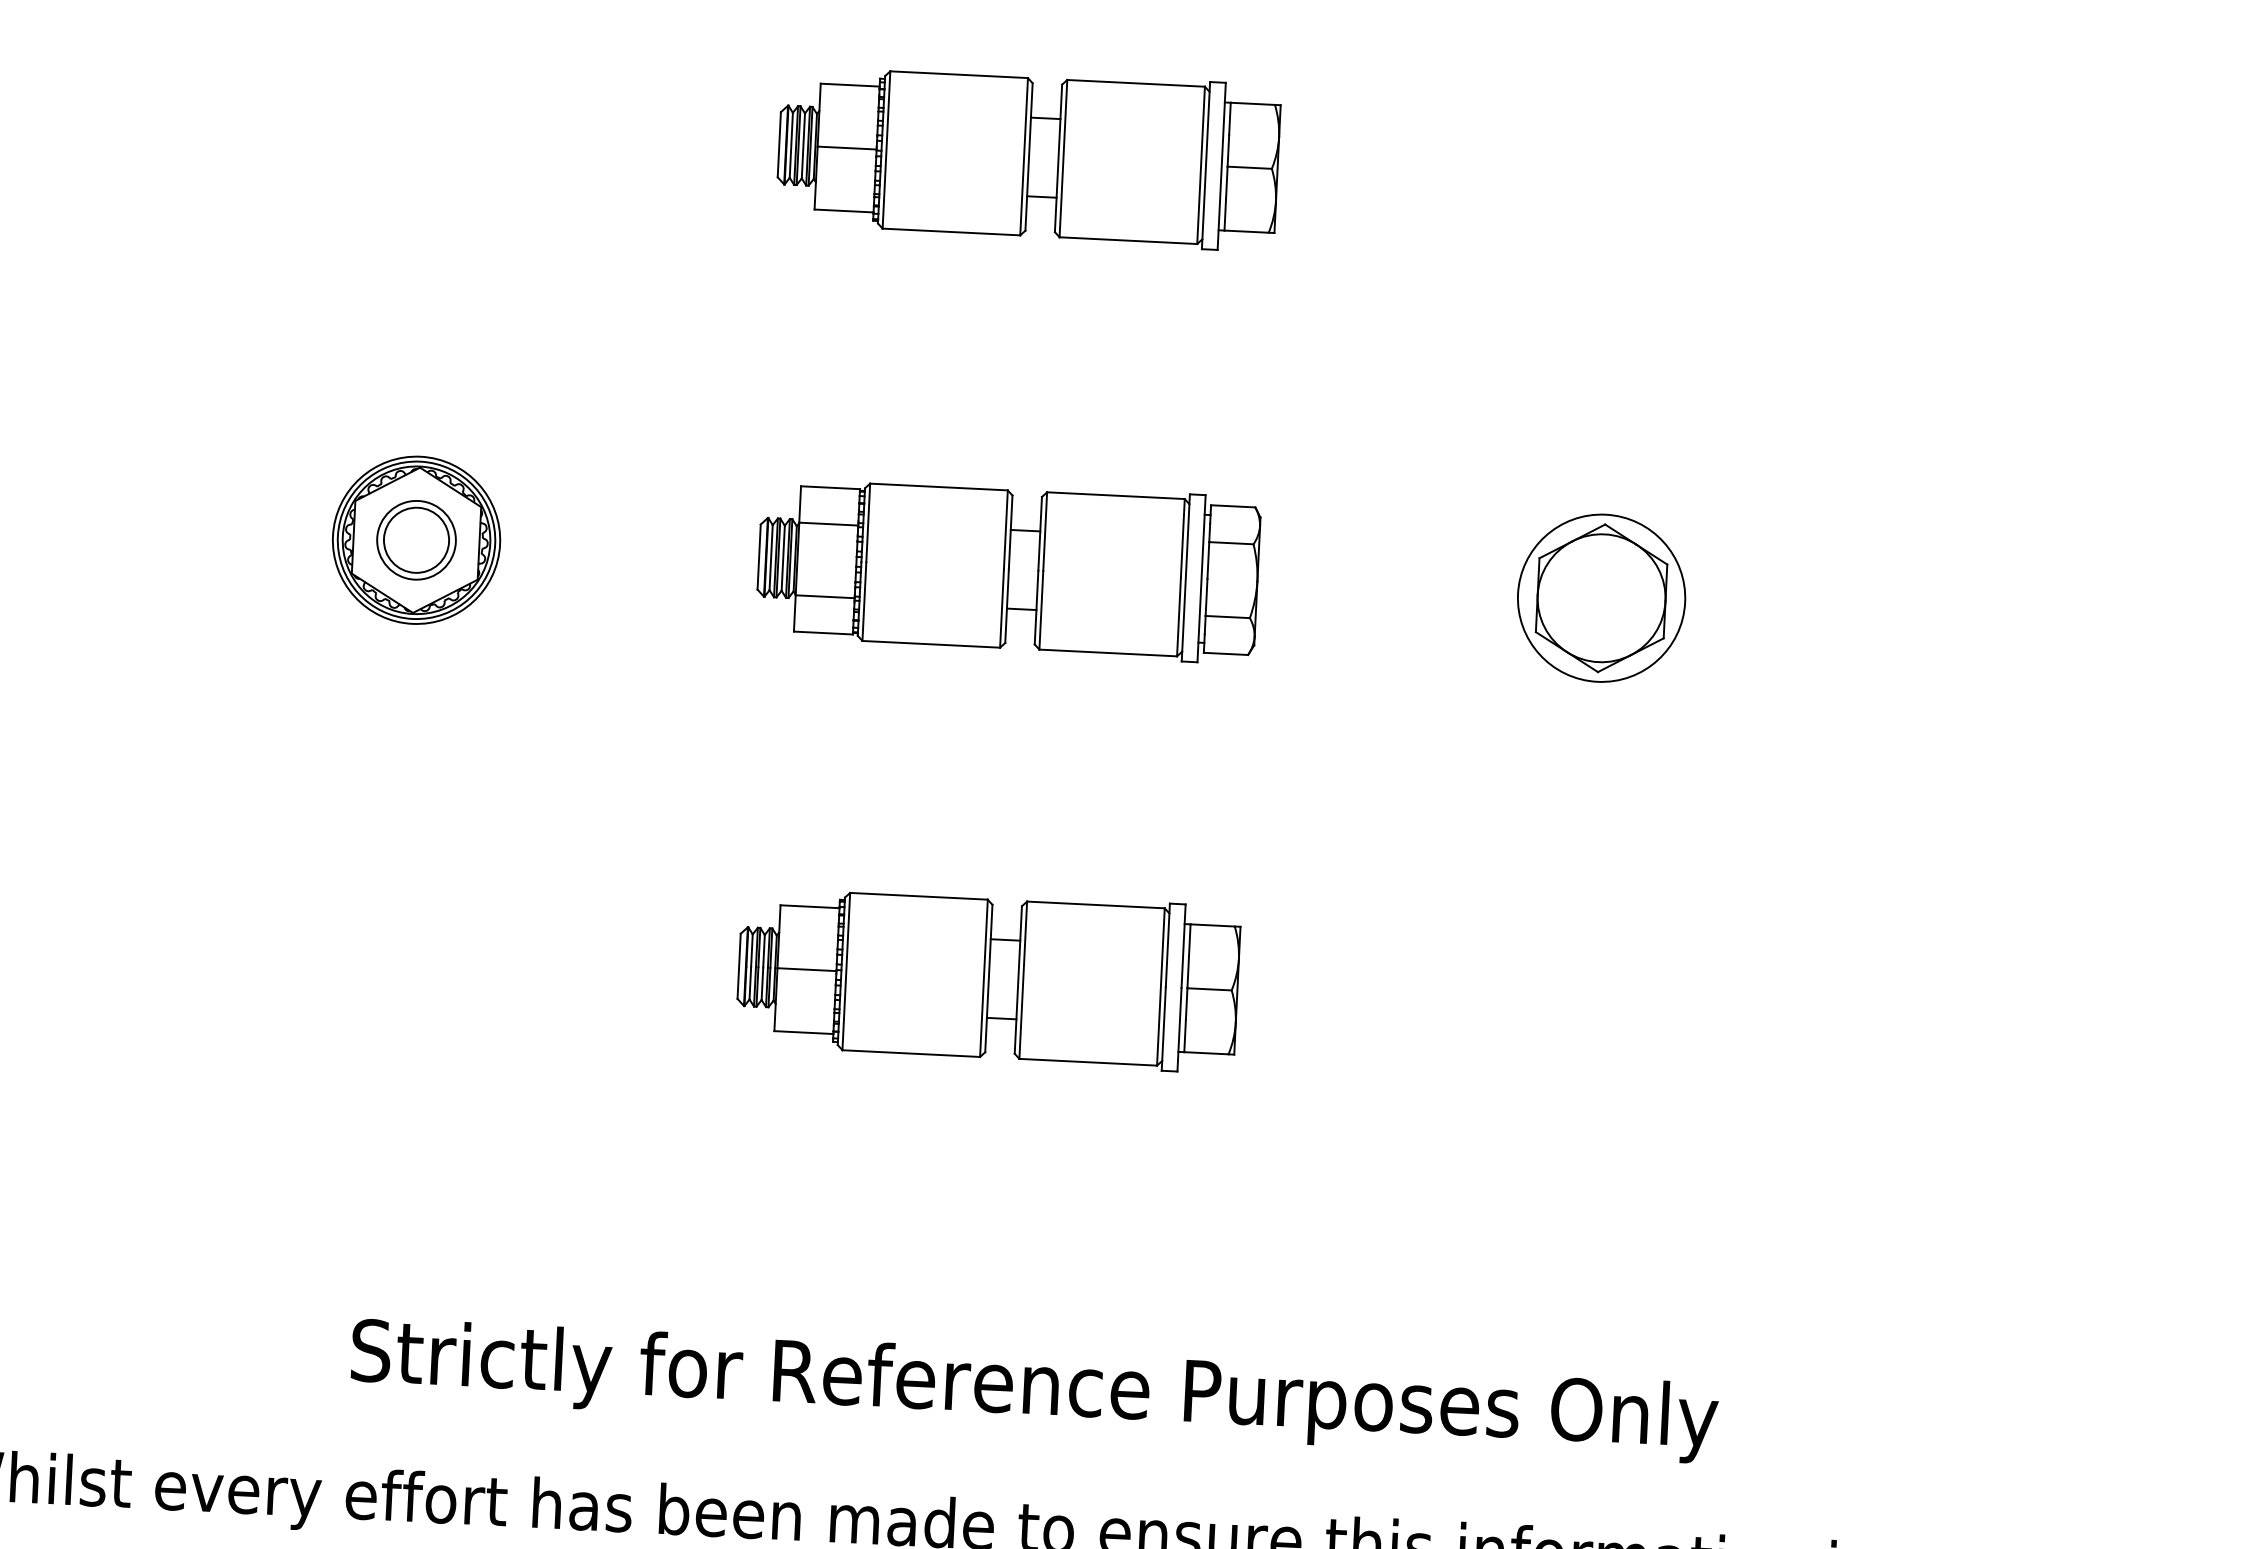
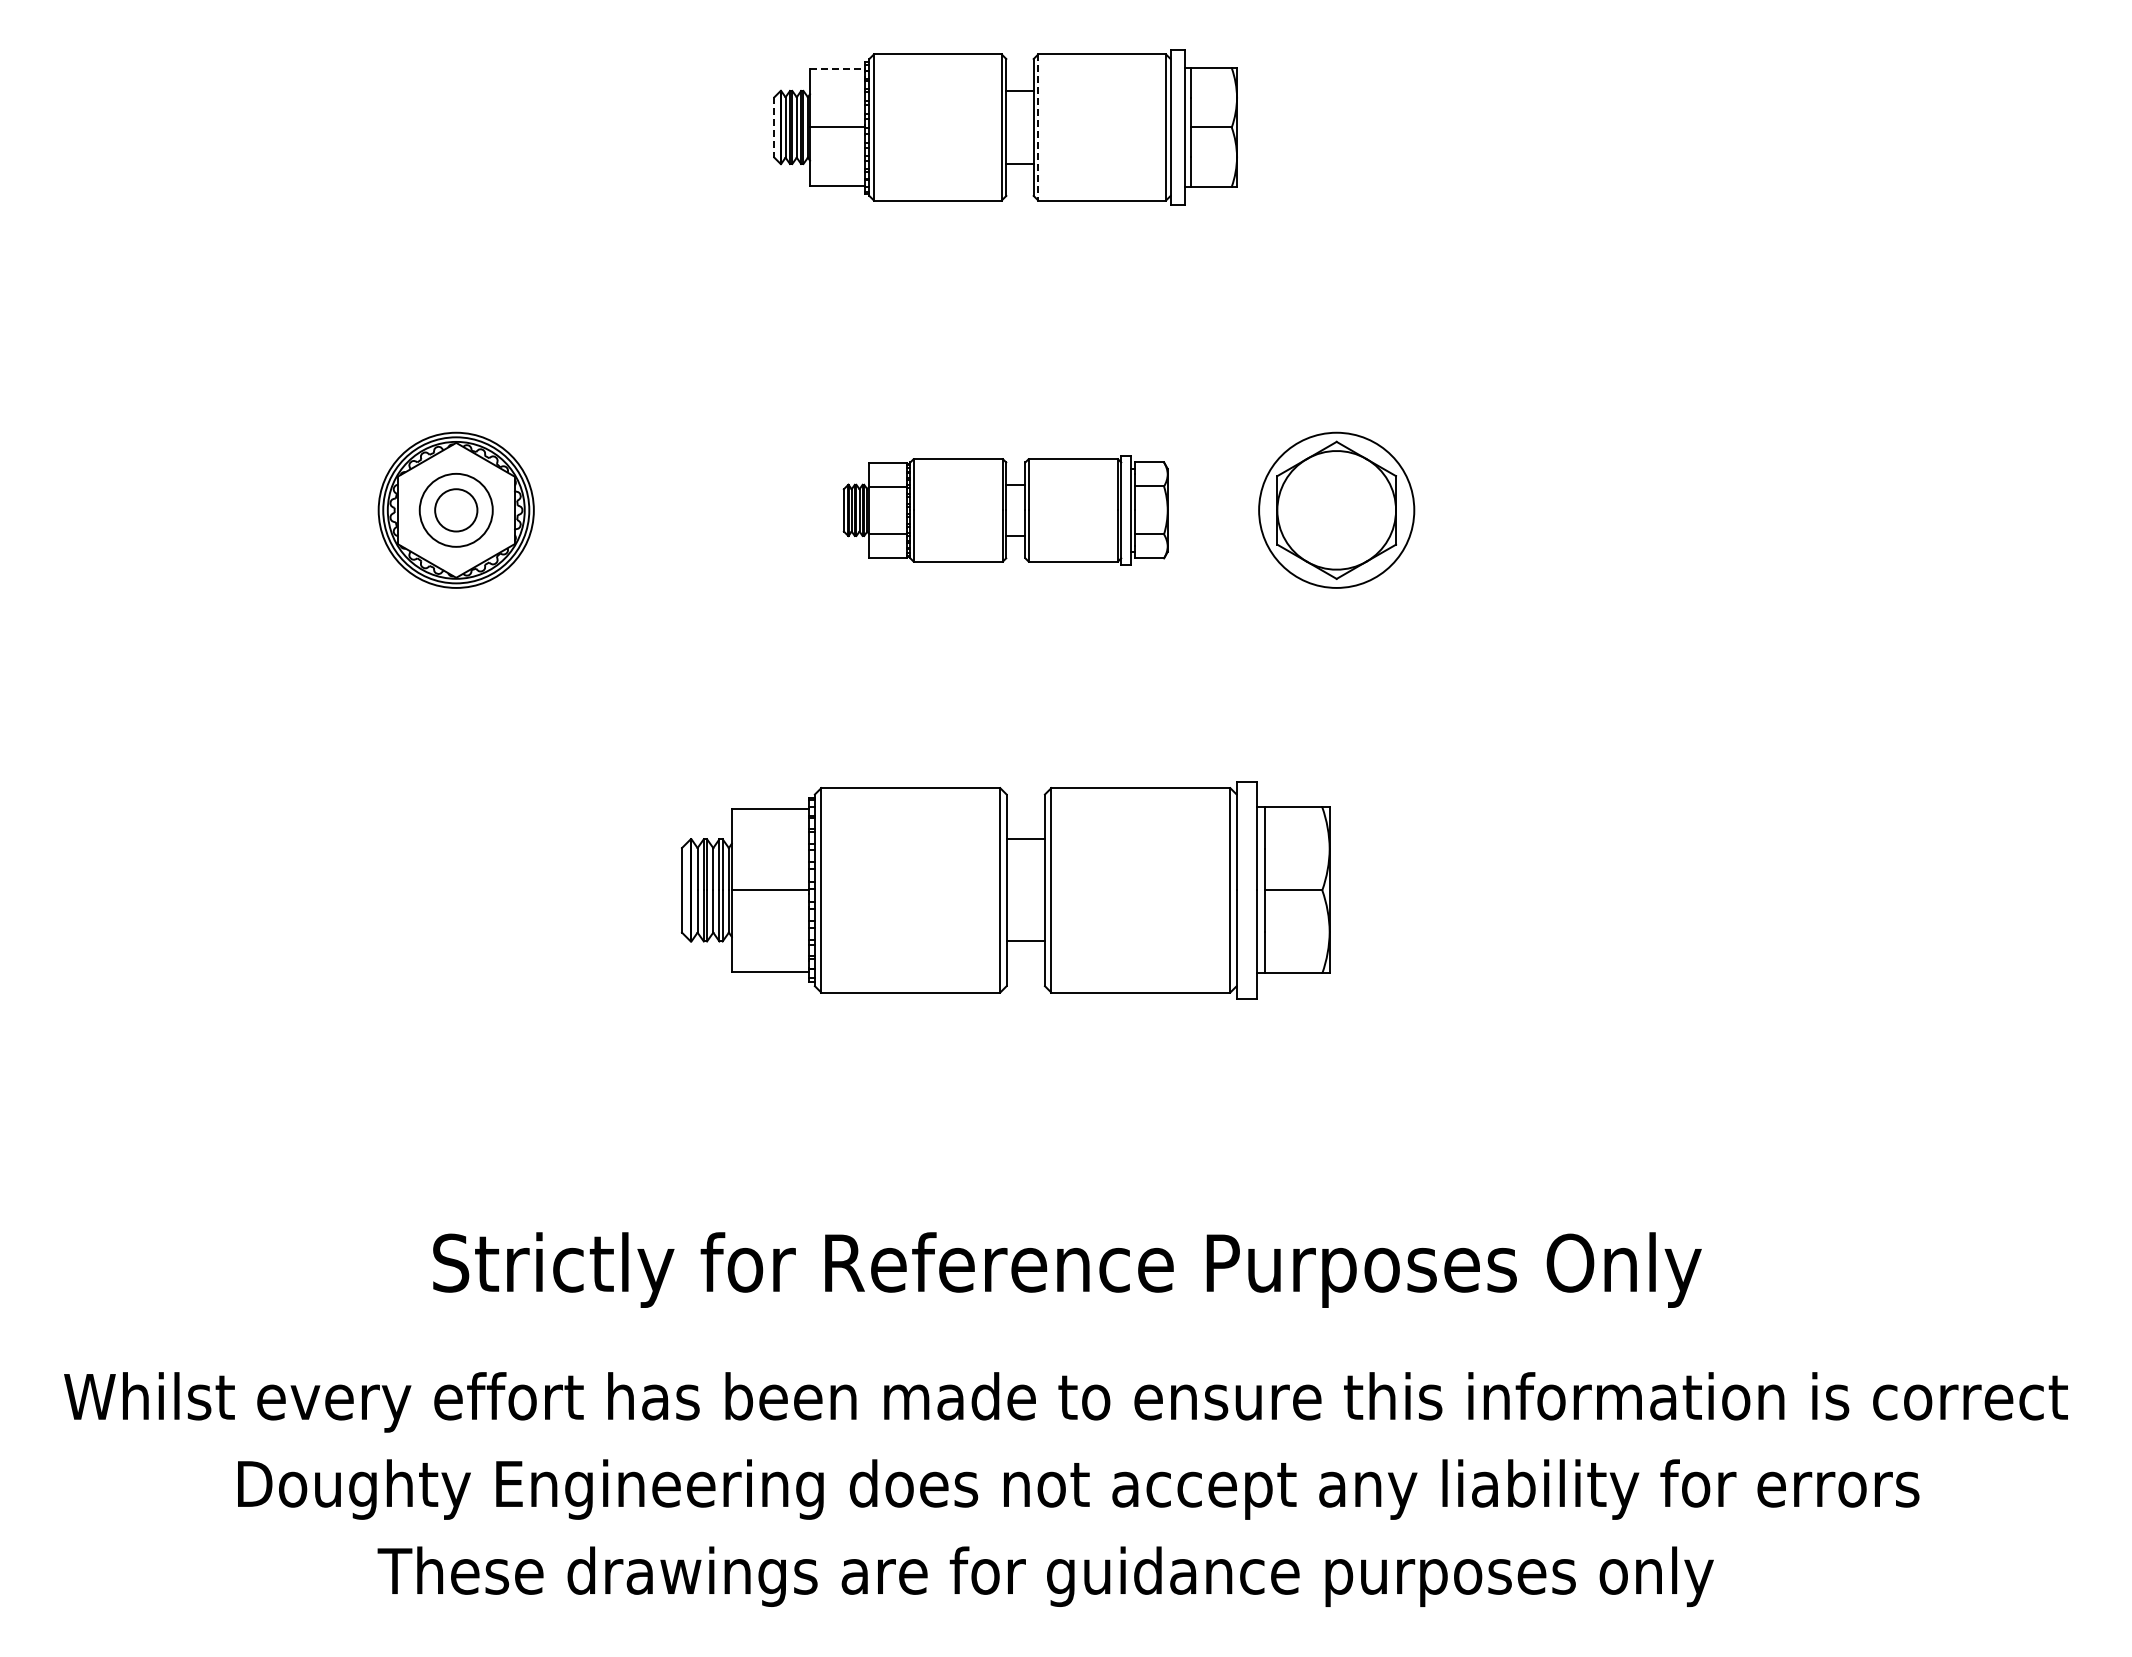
line: (850, 85) -> (837, 69), solid -> dashed
line: (779, 144) -> (774, 127), solid -> dashed
line: (1063, 158) -> (1038, 127), solid -> dashed
circle: (416, 540) -> (456, 510), size x0.7
part: (1007, 569) -> (1005, 510), size x0.7
part: (1601, 597) -> (1336, 509), moved
part: (987, 978) -> (1005, 890), size x1.4

